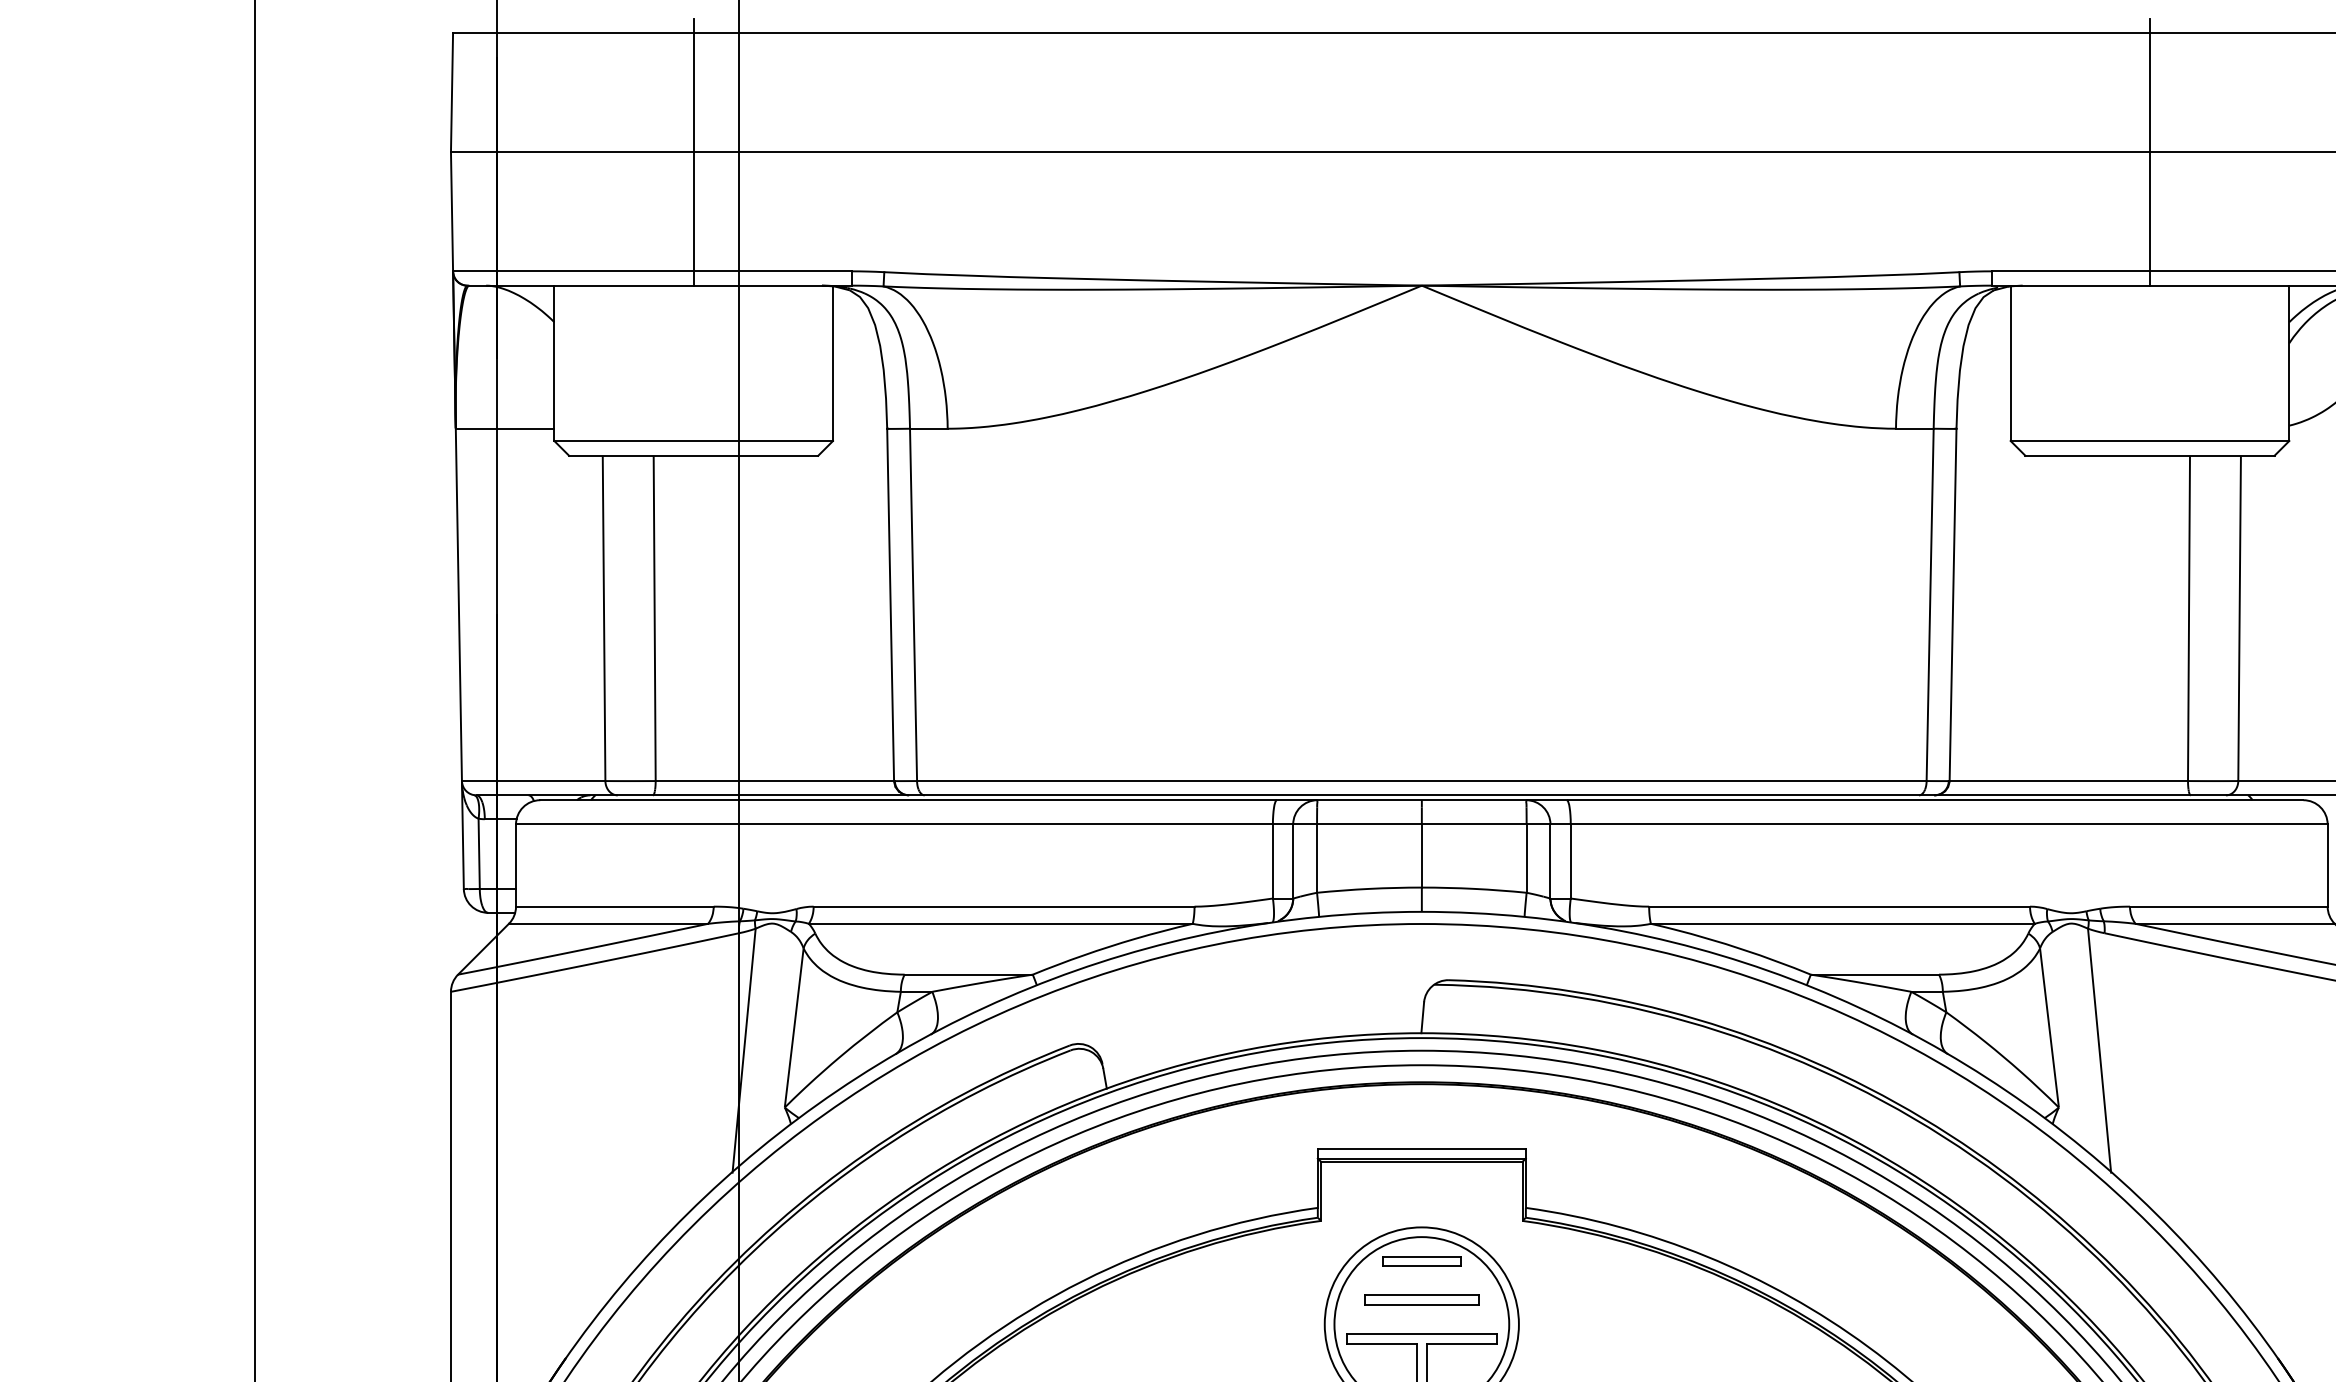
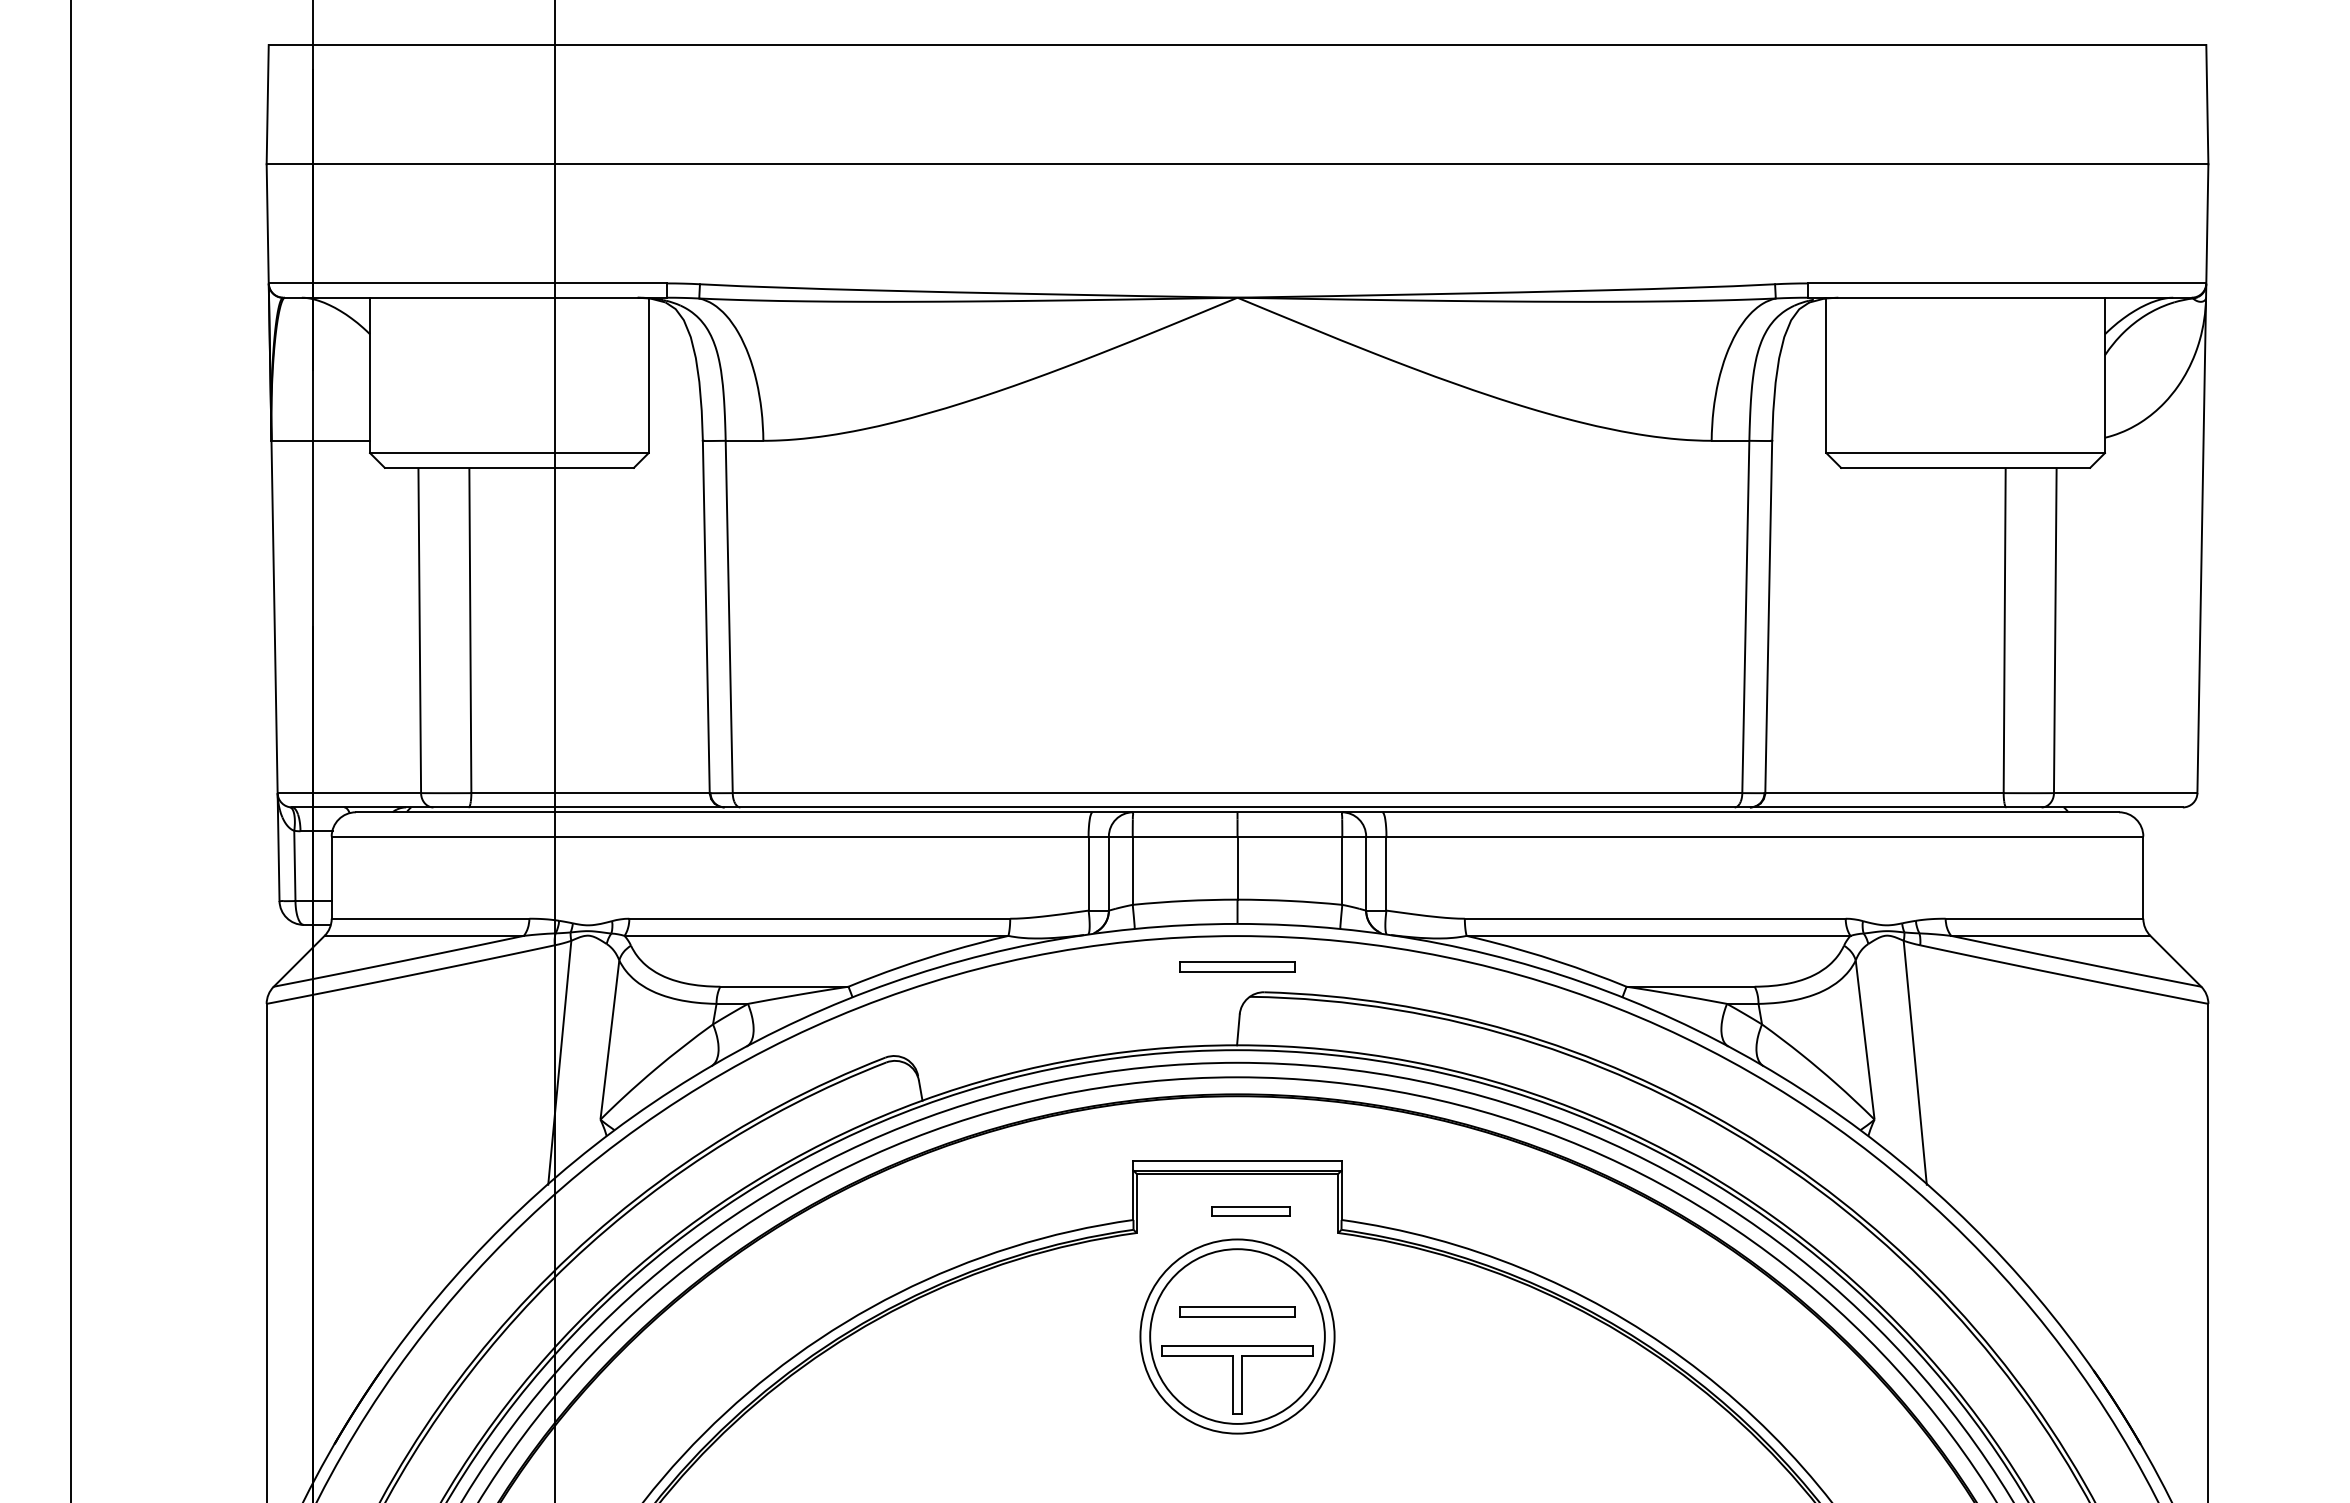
line: (693, 151) -> (509, 163), removed
line: (2149, 151) -> (1965, 163), removed
part: (1421, 954) -> (1237, 966), added
part: (1421, 1261) -> (1250, 1211), moved

